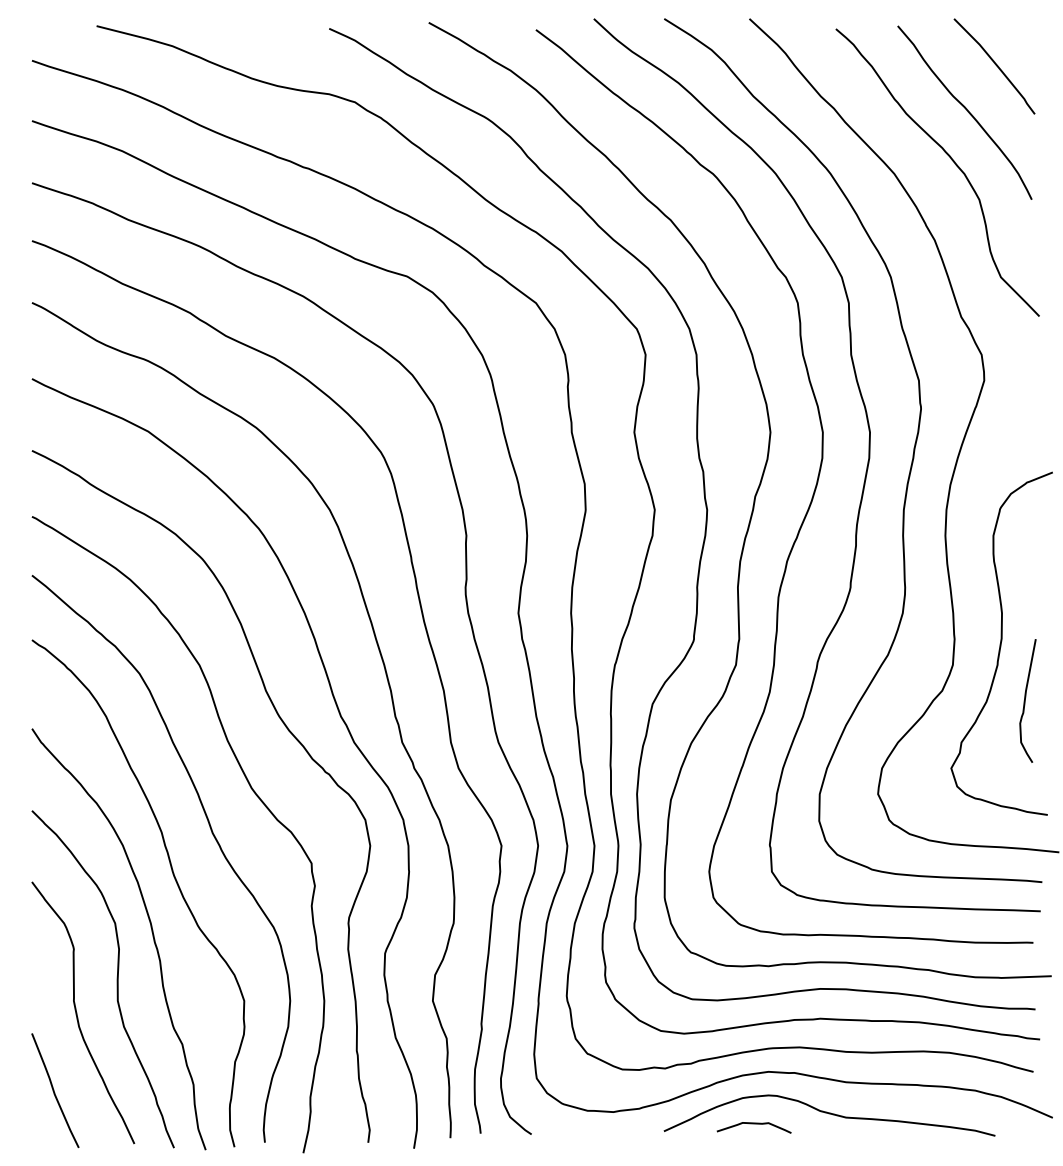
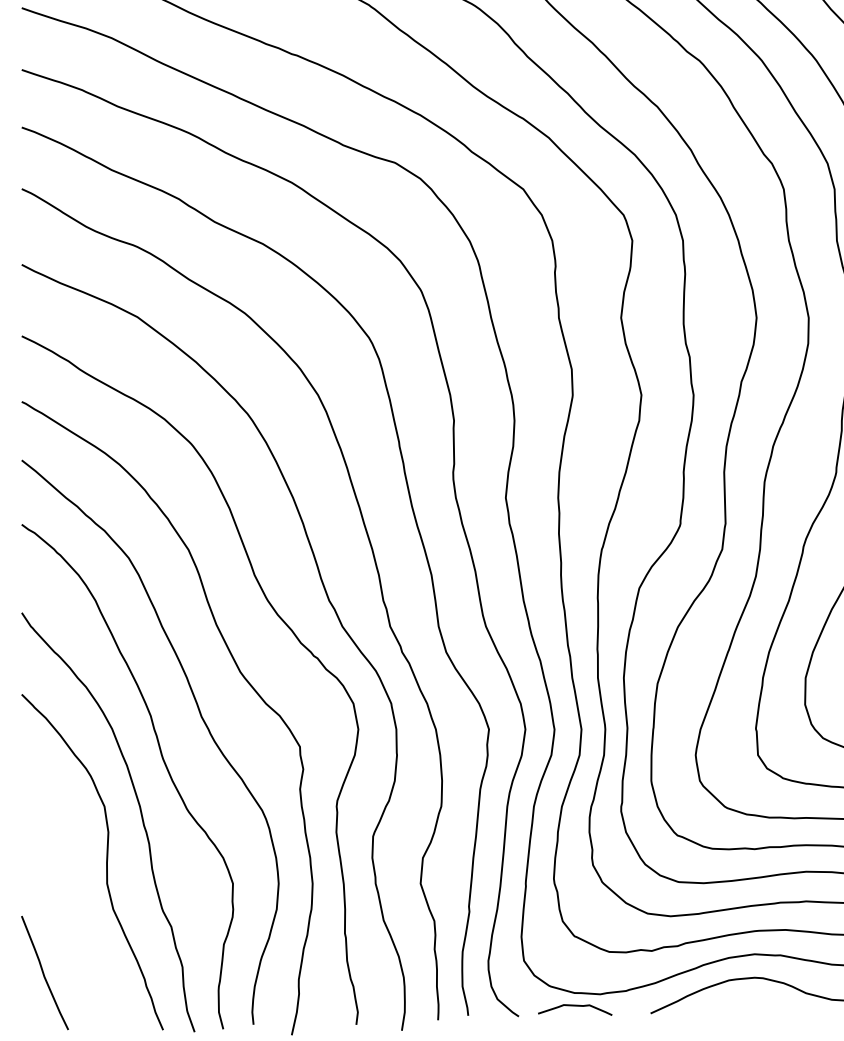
curve: (77, 1012) -> (67, 895), removed
curve: (753, 1124) -> (574, 1006), moved

